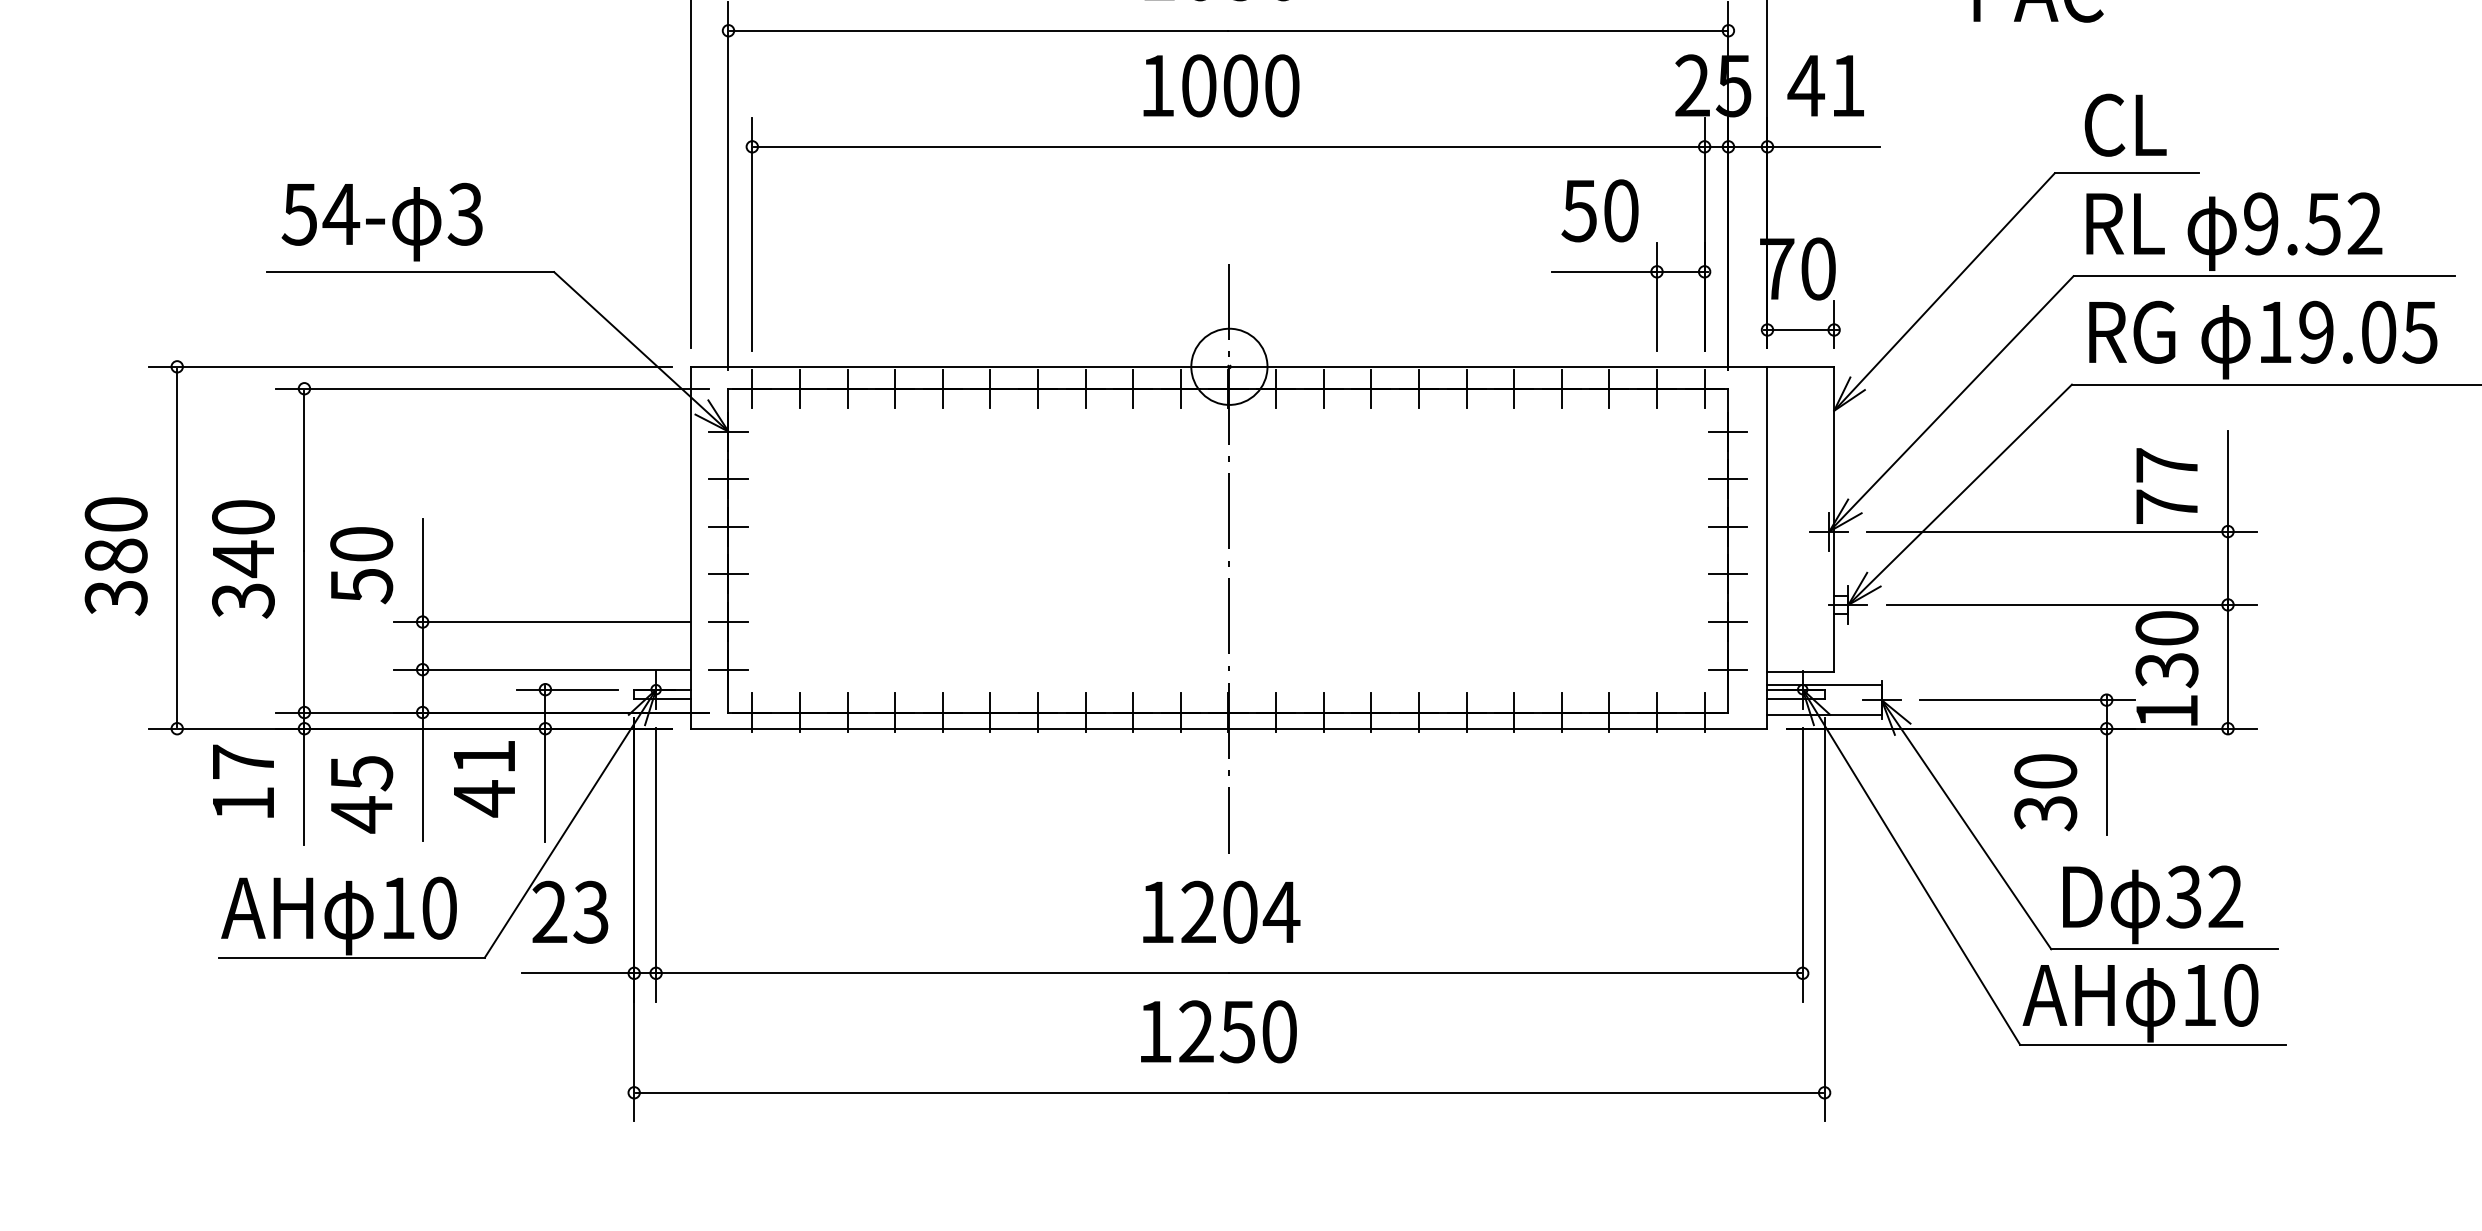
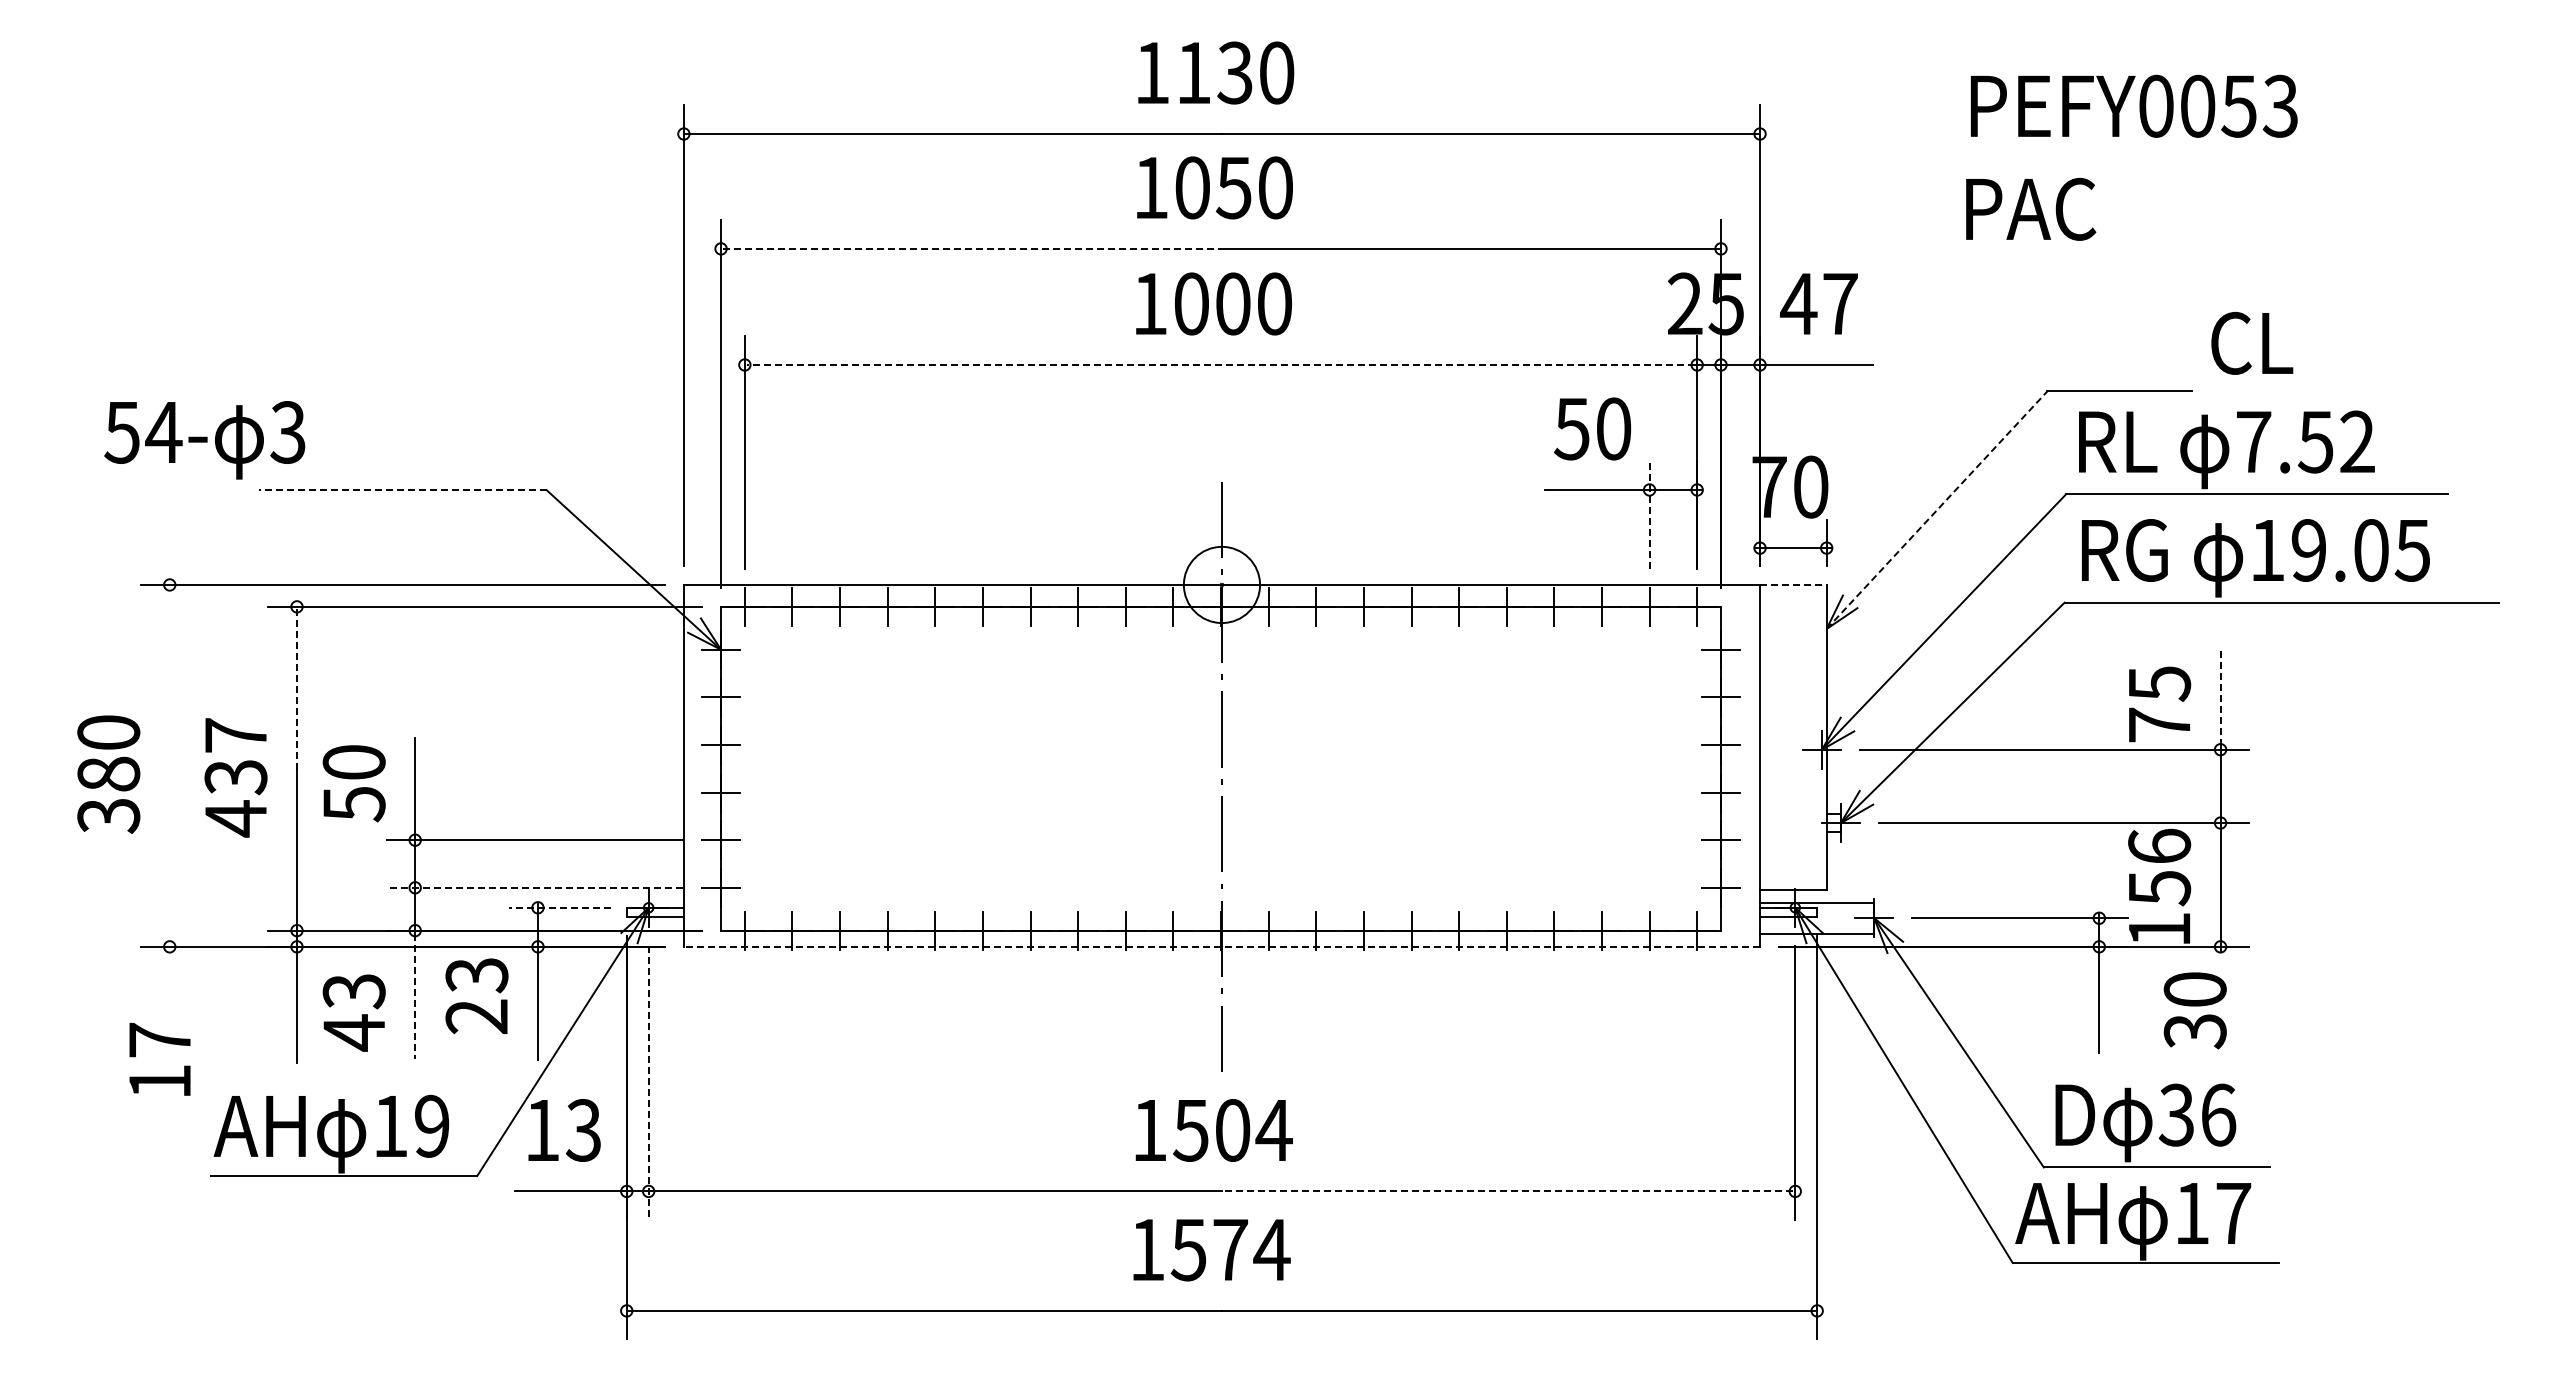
line: (979, 30) -> (972, 248), solid -> dashed
text: (1847, 85) -> (1840, 303), 41 -> 47
text: (2125, 125) -> (2252, 343), moved
line: (1227, 146) -> (1220, 364), solid -> dashed
text: (381, 222) -> (204, 440), moved
text: (2260, 223) -> (2253, 441), 9.52 -> 7.52
line: (410, 272) -> (403, 490), solid -> dashed
line: (1944, 291) -> (1937, 509), solid -> dashed
line: (1656, 297) -> (1649, 515), solid -> dashed
line: (1800, 366) -> (1793, 584), solid -> dashed
text: (2167, 465) -> (2160, 683), 77 -> 75
line: (303, 470) -> (296, 688), solid -> dashed
line: (2227, 478) -> (2220, 696), solid -> dashed
line: (176, 547) -> (169, 765), removed
text: (242, 559) -> (235, 777), 340 -> 437
text: (2166, 649) -> (2159, 867), 130 -> 156
line: (541, 669) -> (534, 887), solid -> dashed
line: (566, 689) -> (559, 907), solid -> dashed
line: (1228, 728) -> (1221, 946), solid -> dashed
text: (360, 773) -> (353, 991), 45 -> 43
text: (483, 778) -> (476, 996), 41 -> 23
line: (422, 779) -> (415, 997), solid -> dashed
text: (242, 780) -> (159, 1058), moved
text: (2044, 792) -> (2194, 1010), moved
line: (655, 865) -> (648, 1083), solid -> dashed
text: (2225, 896) -> (2218, 1114), 32 -> 36
text: (439, 907) -> (432, 1125), 10 -> 19
text: (549, 911) -> (542, 1129), 23 -> 13
text: (1197, 912) -> (1190, 1130), 1204 -> 1504
line: (1514, 973) -> (1507, 1191), solid -> dashed
text: (2240, 995) -> (2233, 1213), 10 -> 17
text: (1237, 1031) -> (1230, 1249), 1250 -> 1574

